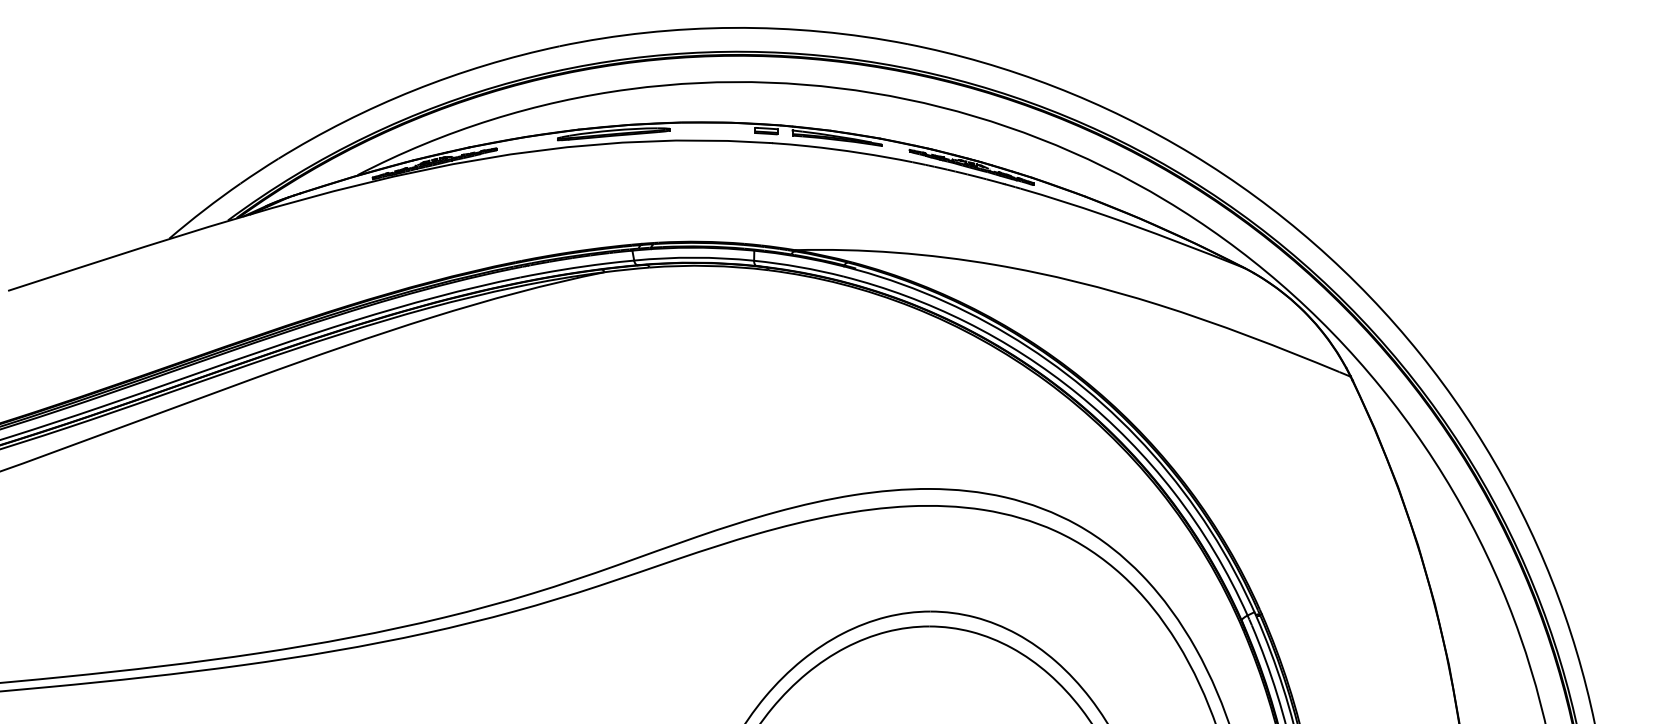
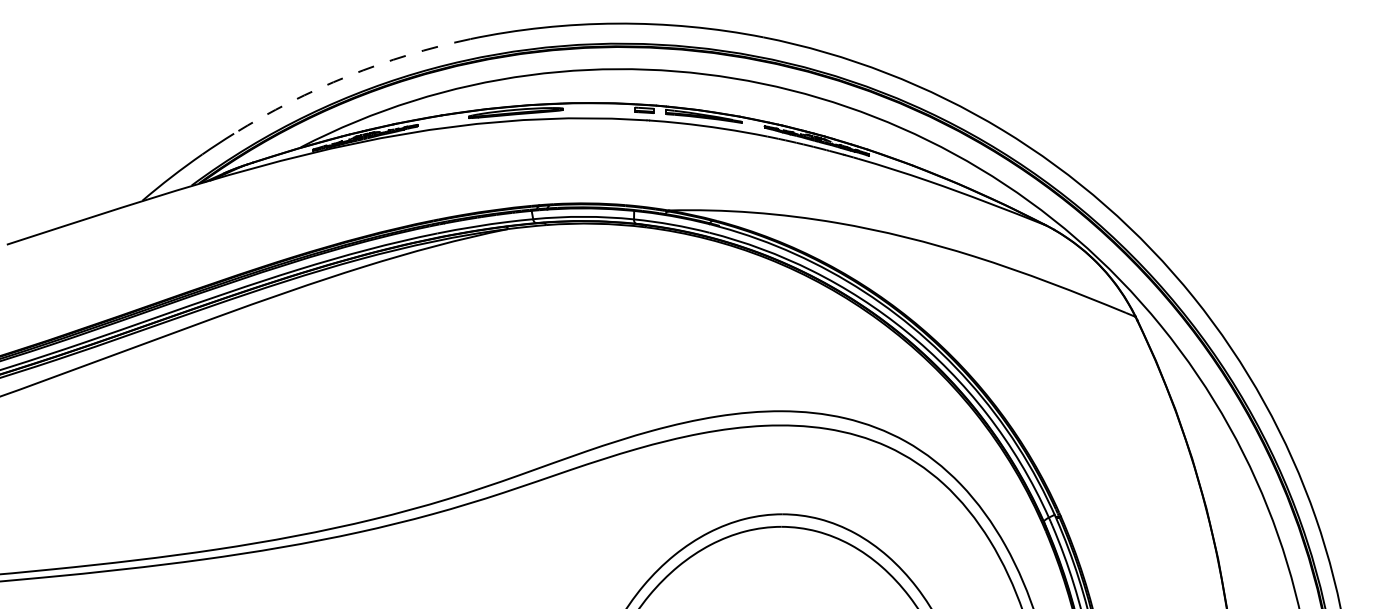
arc: (414, 90) -> (348, 76), solid -> dashed

